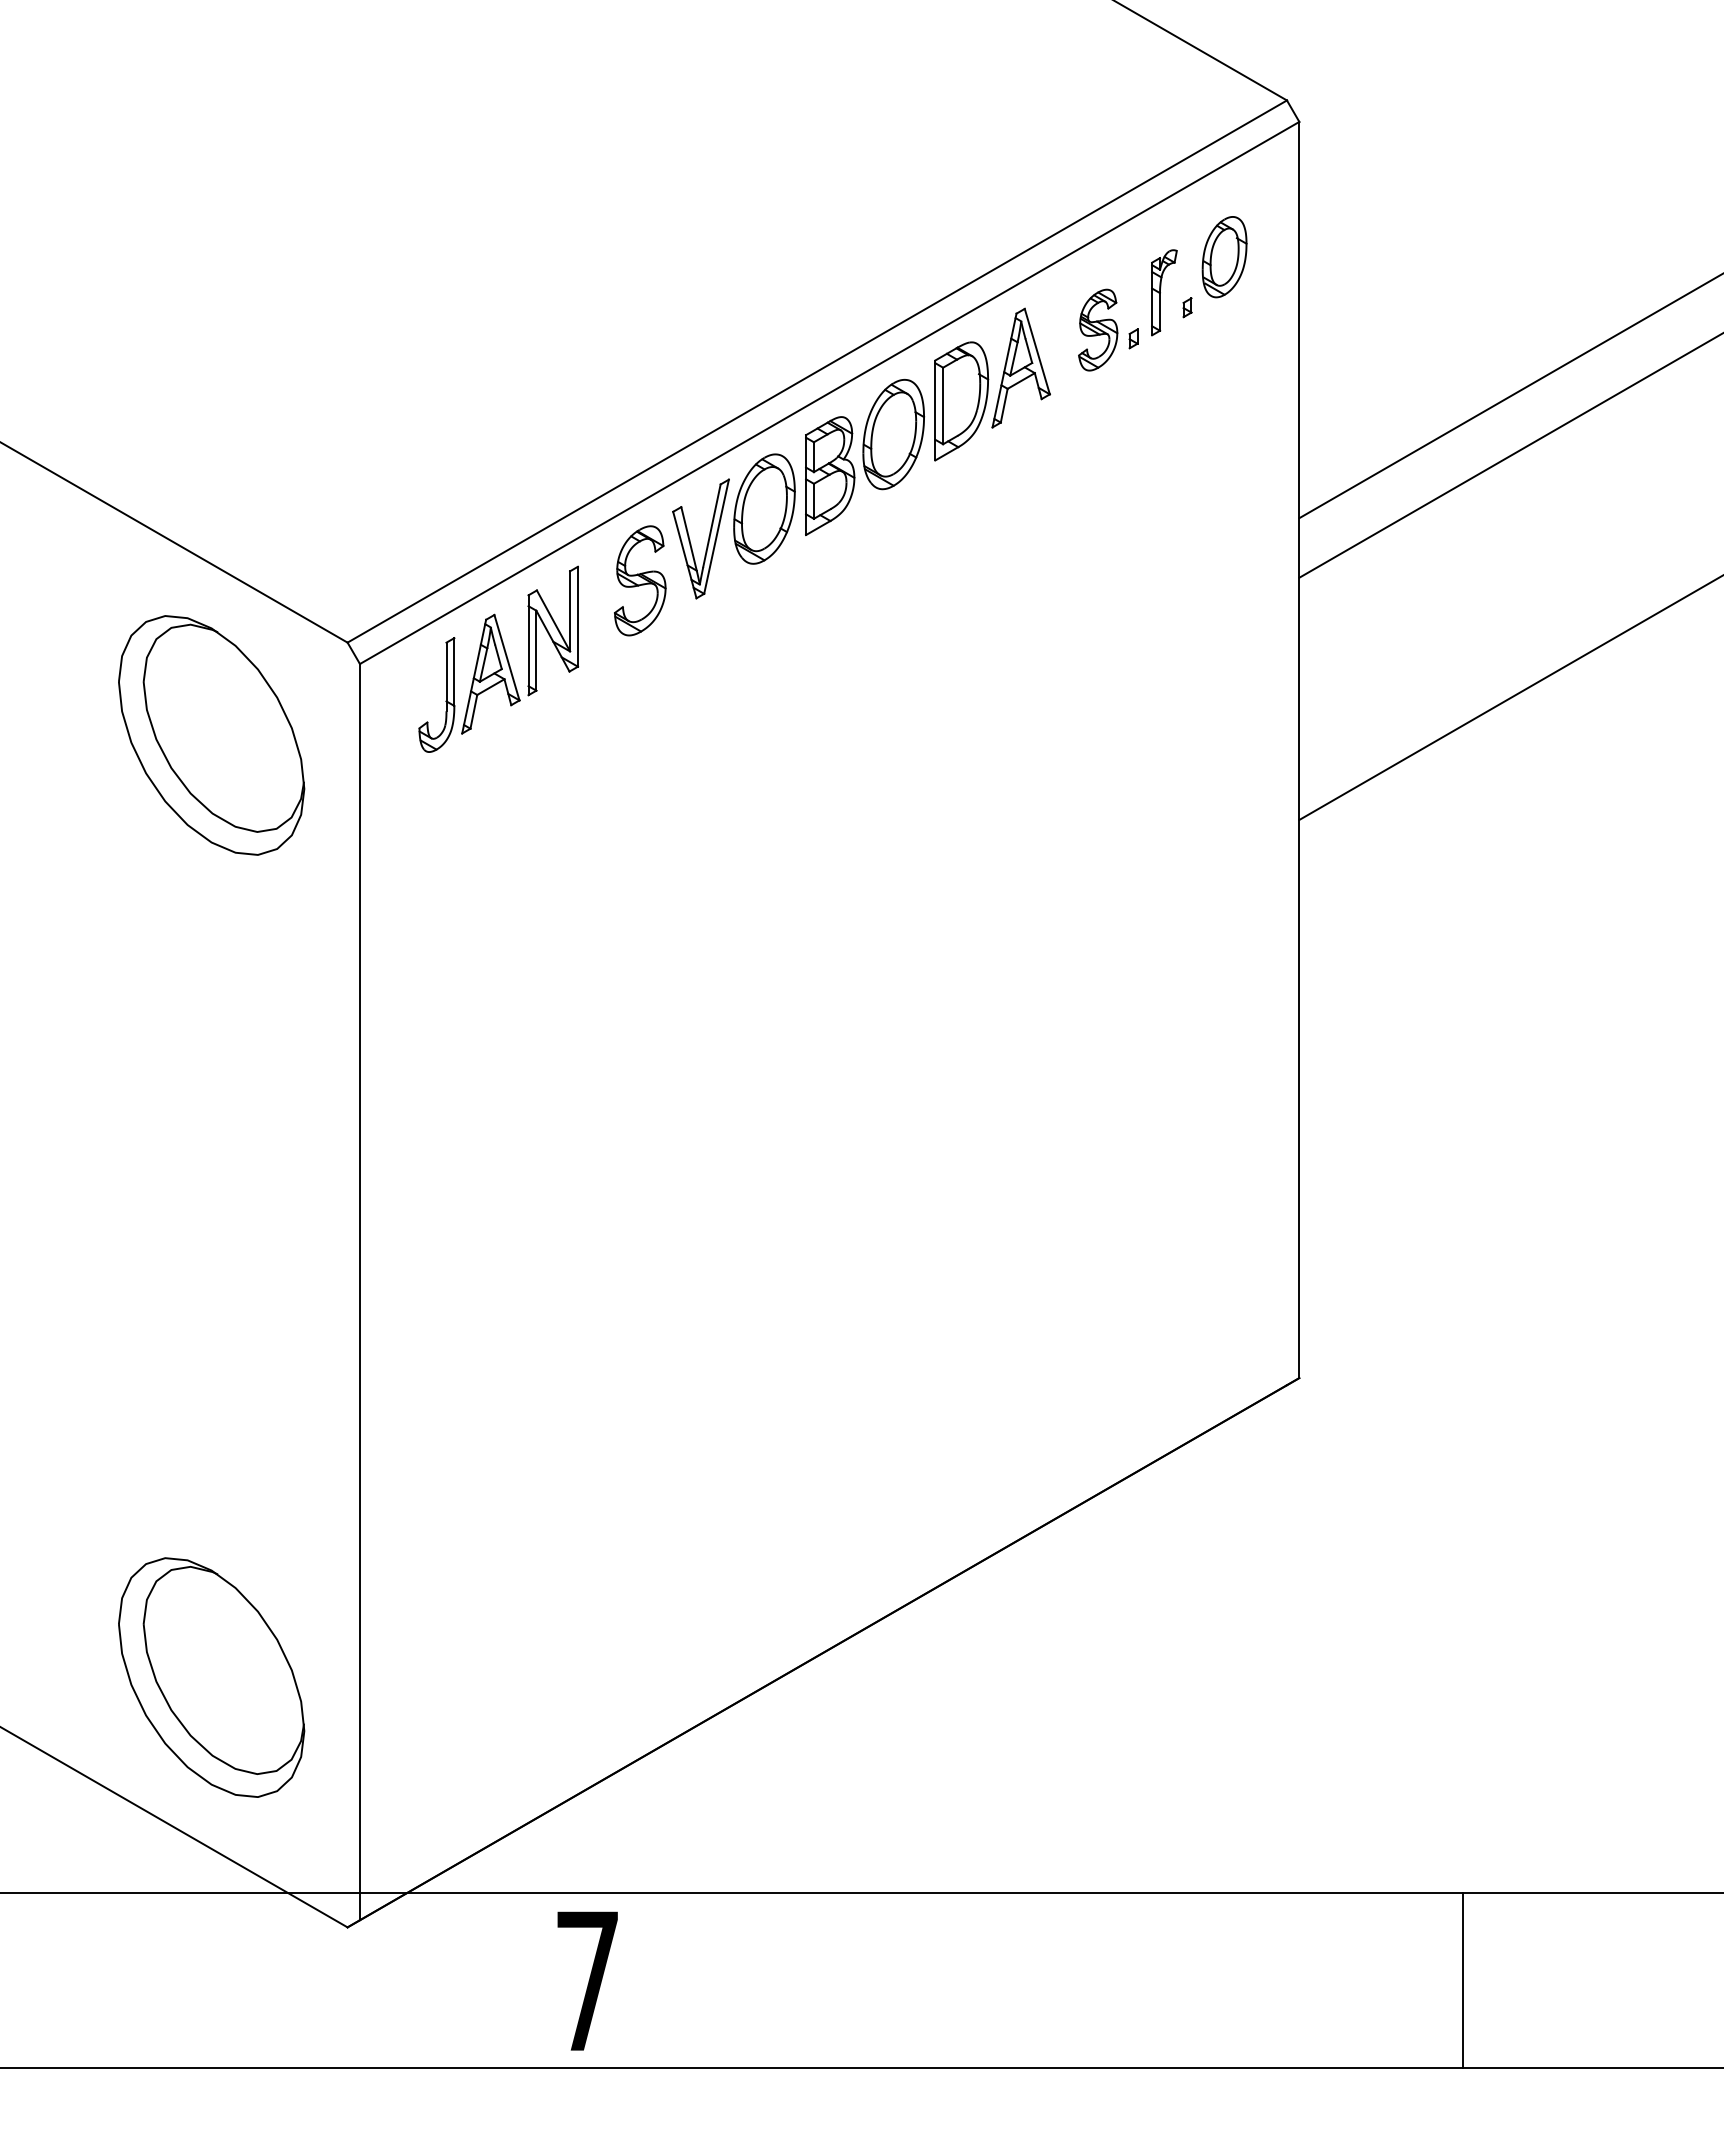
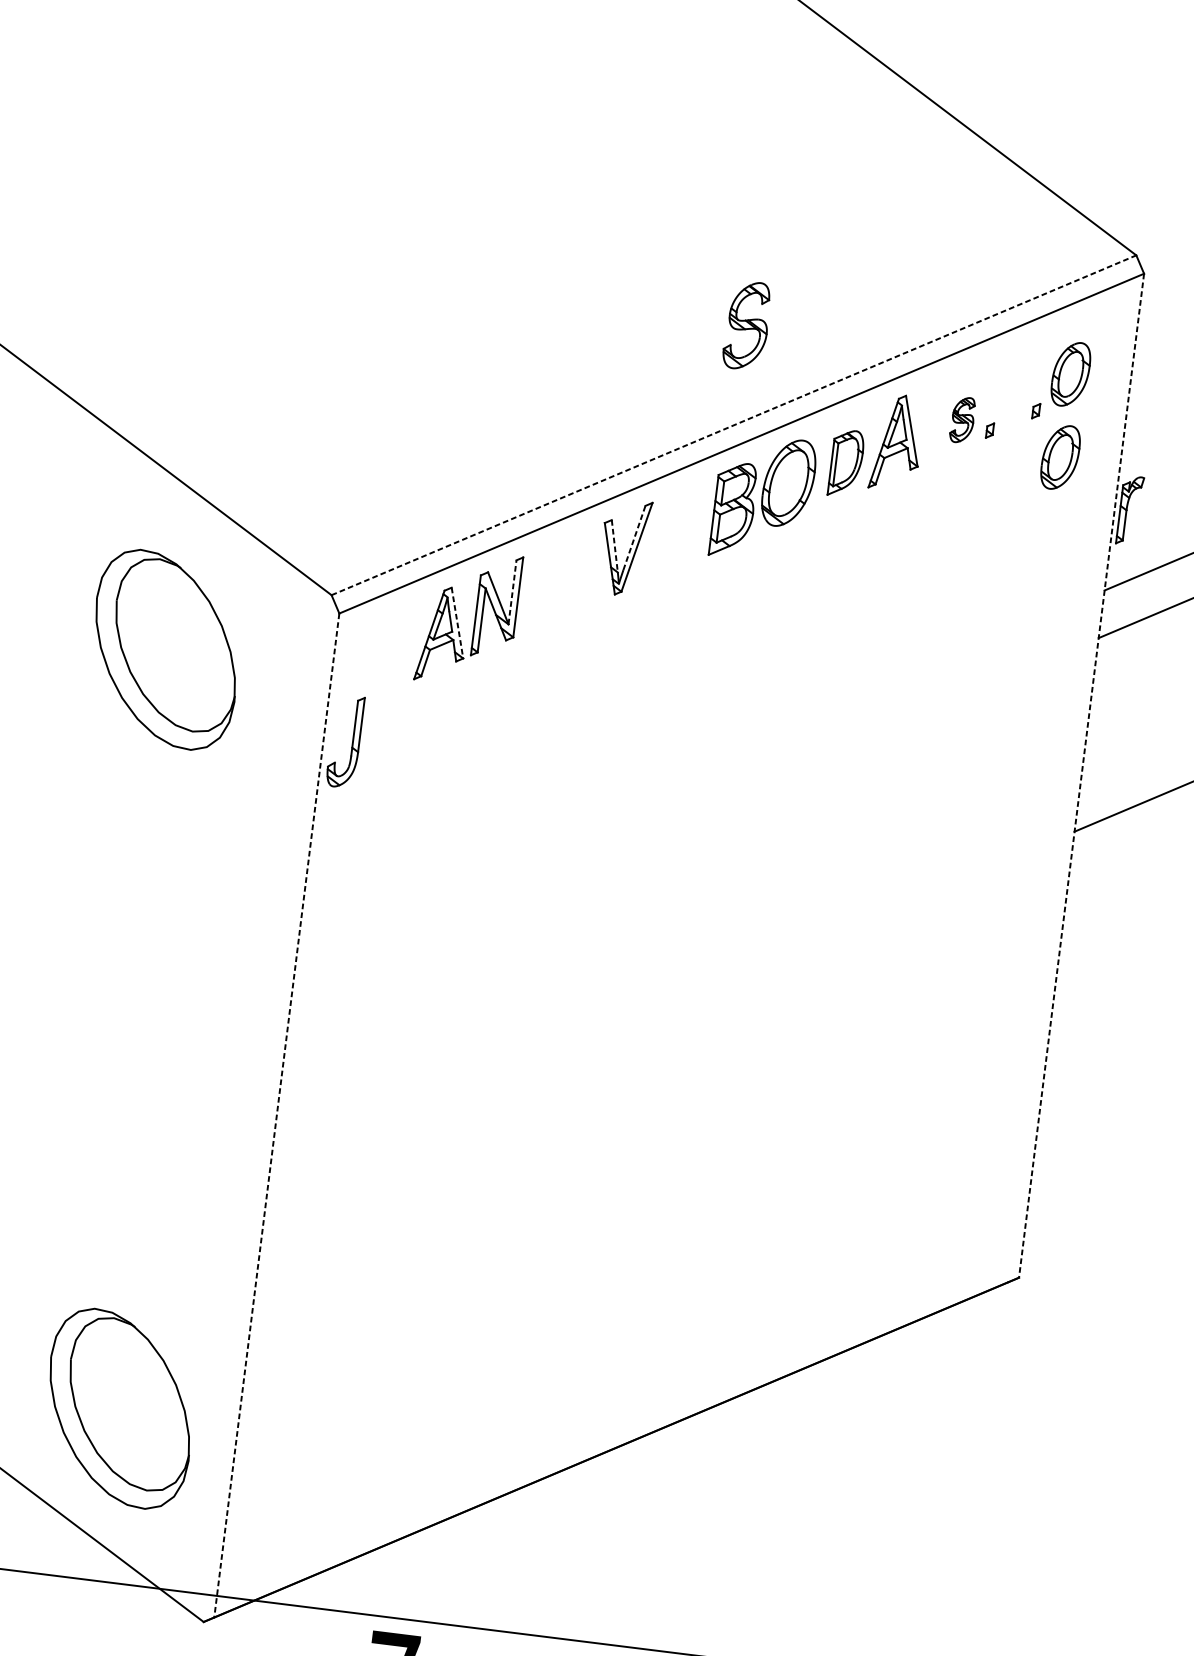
part: (1164, 292) -> (1130, 510), moved
part: (1098, 329) -> (962, 419), size x0.7
part: (1224, 361) -> (1060, 457), added
line: (817, 371) -> (734, 425), solid -> dashed
part: (961, 401) -> (846, 463), size x0.7
part: (764, 508) -> (678, 529), removed
line: (712, 525) -> (634, 537), solid -> dashed
line: (689, 538) -> (615, 545), solid -> dashed
part: (640, 580) -> (747, 325), moved
line: (570, 610) -> (512, 591), solid -> dashed
line: (506, 657) -> (457, 622), solid -> dashed
part: (446, 694) -> (352, 742), moved
part: (211, 735) -> (165, 649), moved
line: (1299, 750) -> (1081, 776), solid -> dashed
line: (359, 1292) -> (276, 1115), solid -> dashed

